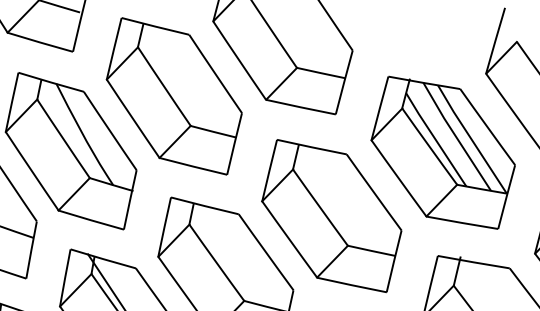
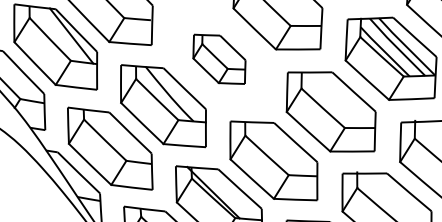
part: (174, 96) -> (219, 59), size x0.6

